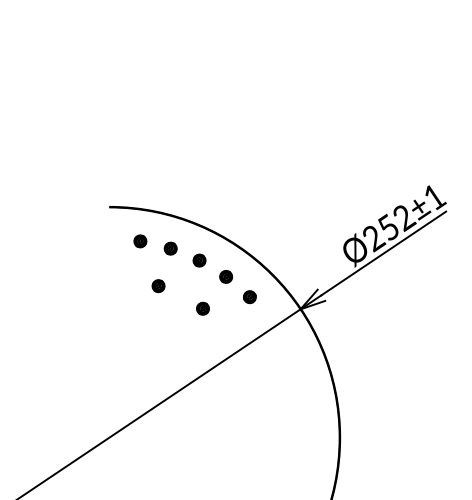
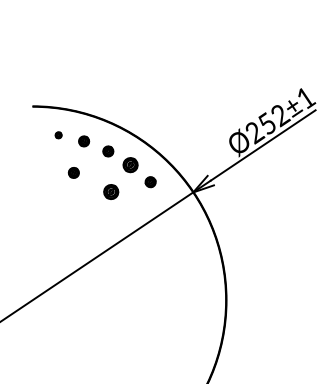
part: (140, 241) -> (58, 135), size x0.6
part: (226, 276) -> (130, 164), size x1.4
part: (202, 308) -> (110, 191), size x1.4

